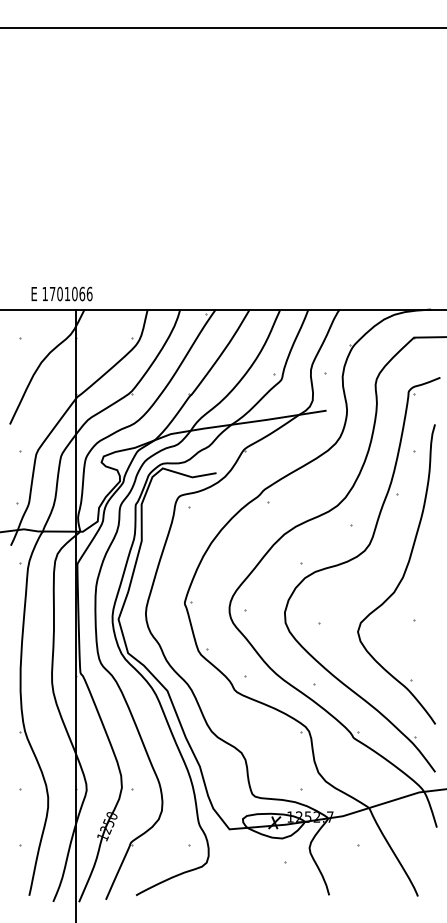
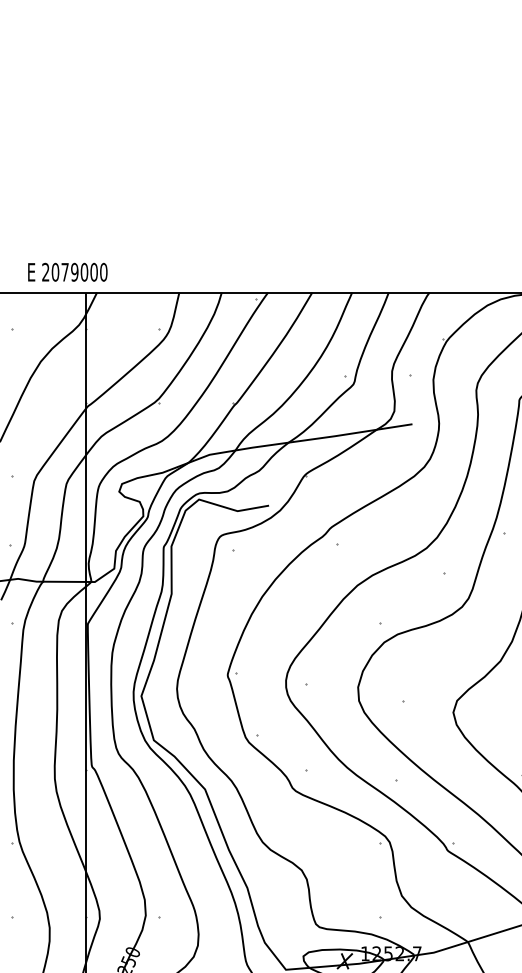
text: (67, 293) -> (74, 271), 1701066 -> 2079000

